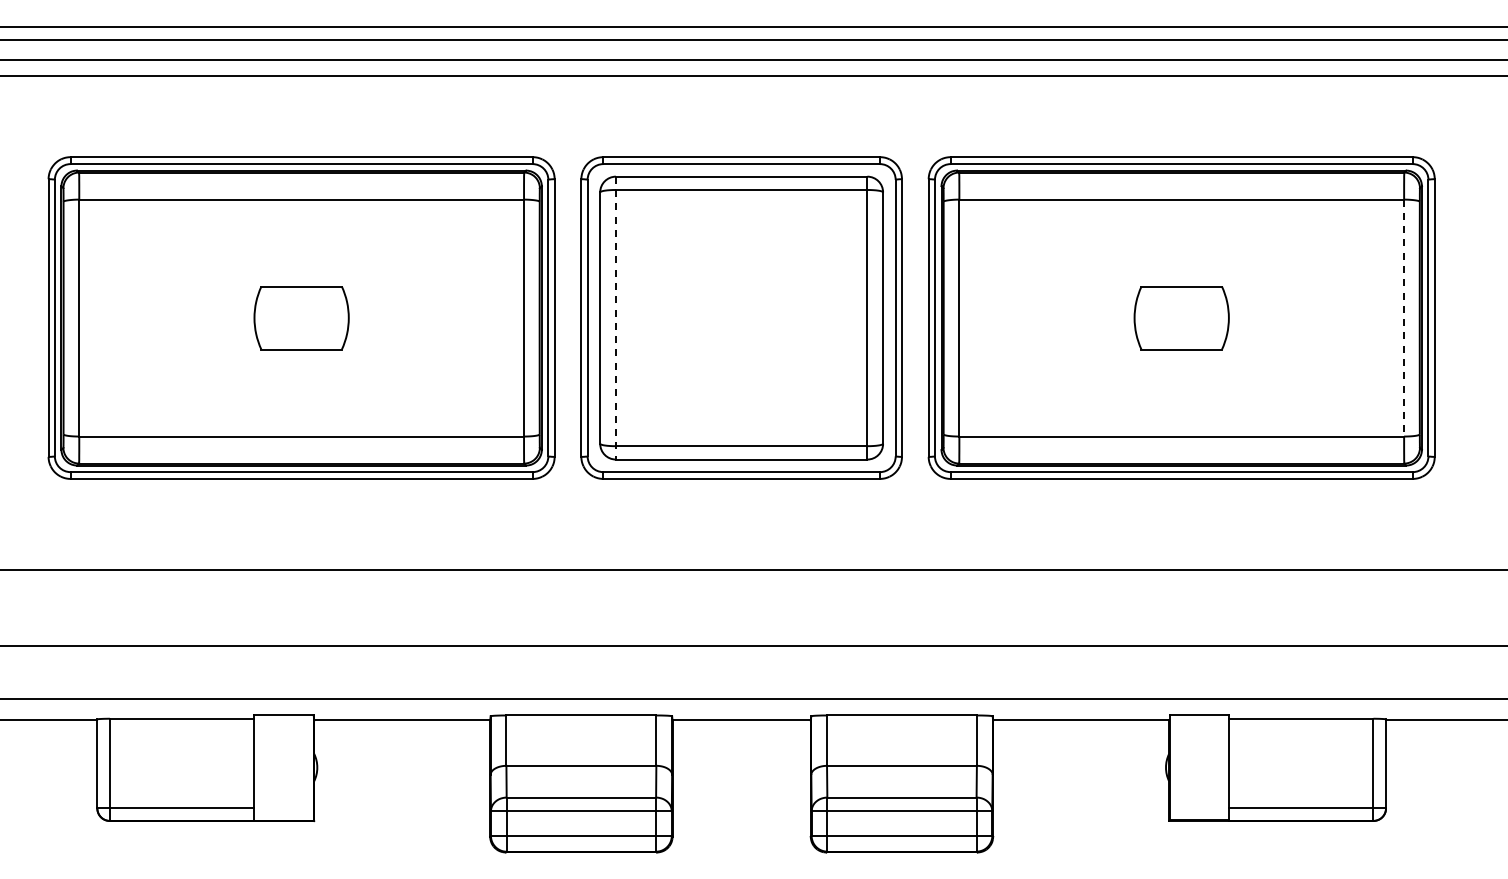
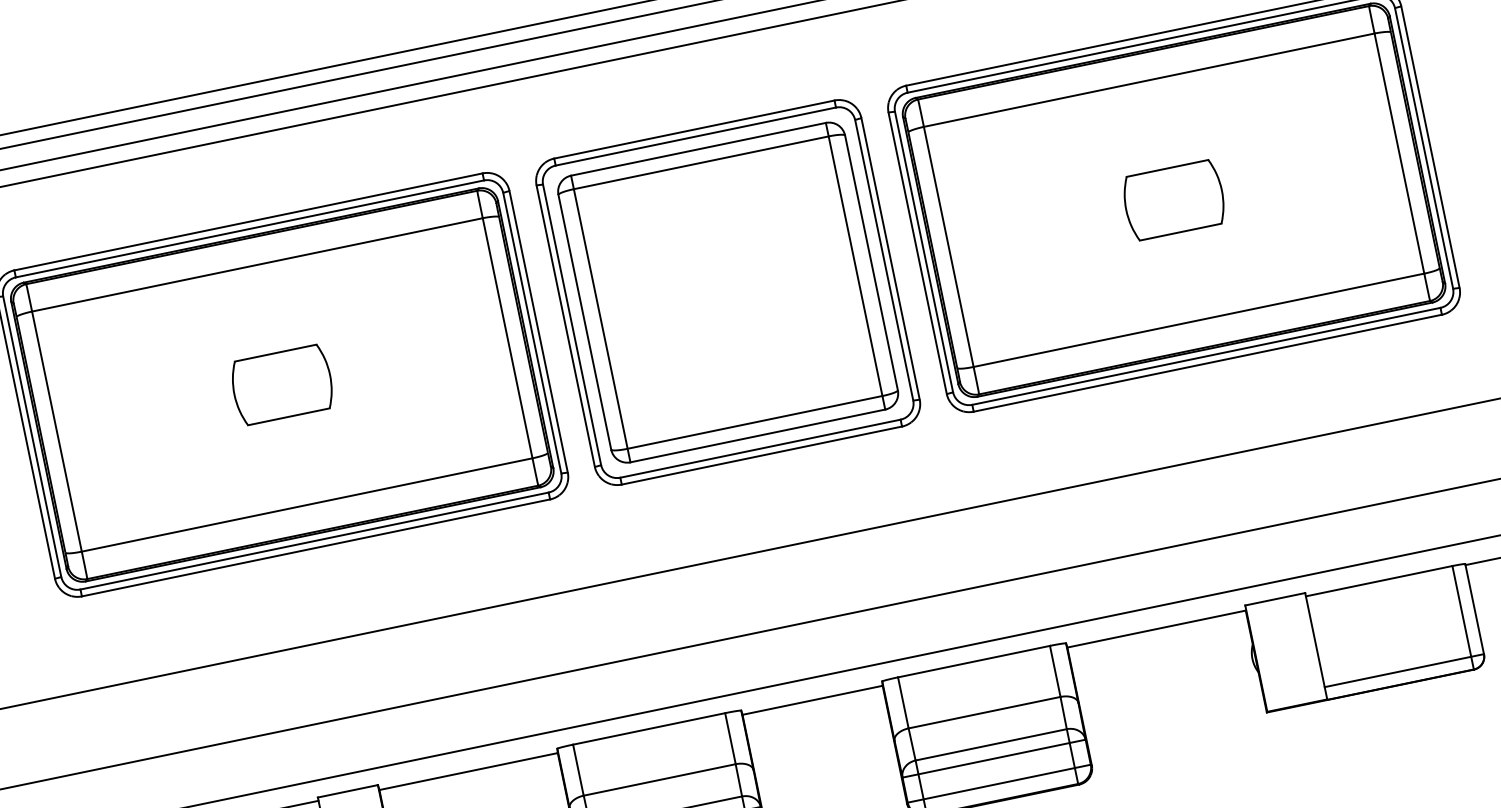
line: (615, 318) -> (600, 319), dashed -> solid
line: (1404, 318) -> (1399, 153), dashed -> solid

